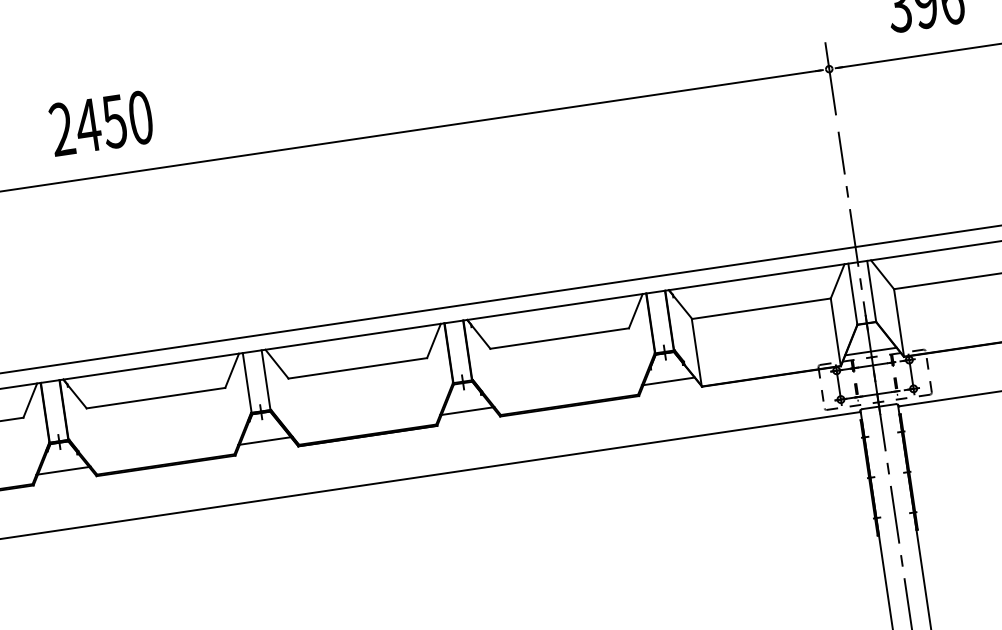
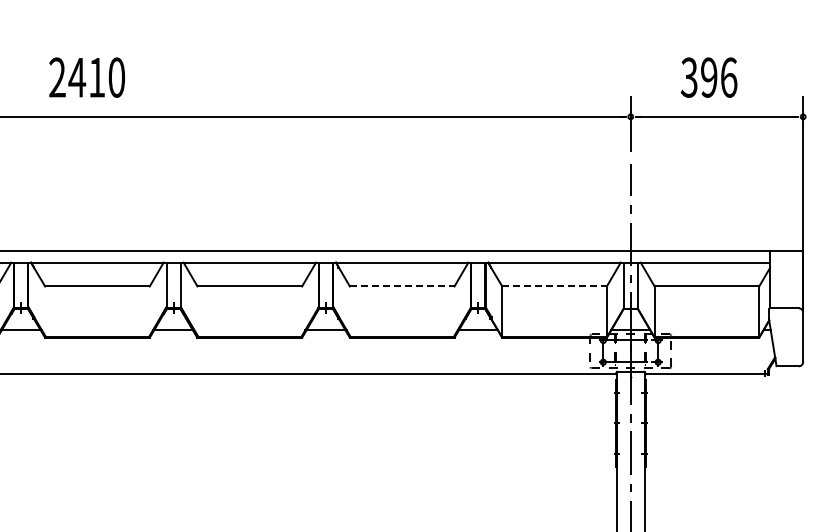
text: (113, 121) -> (96, 77), 2450 -> 2410
line: (762, 308) -> (555, 286), solid -> dashed
line: (560, 338) -> (402, 286), solid -> dashed

